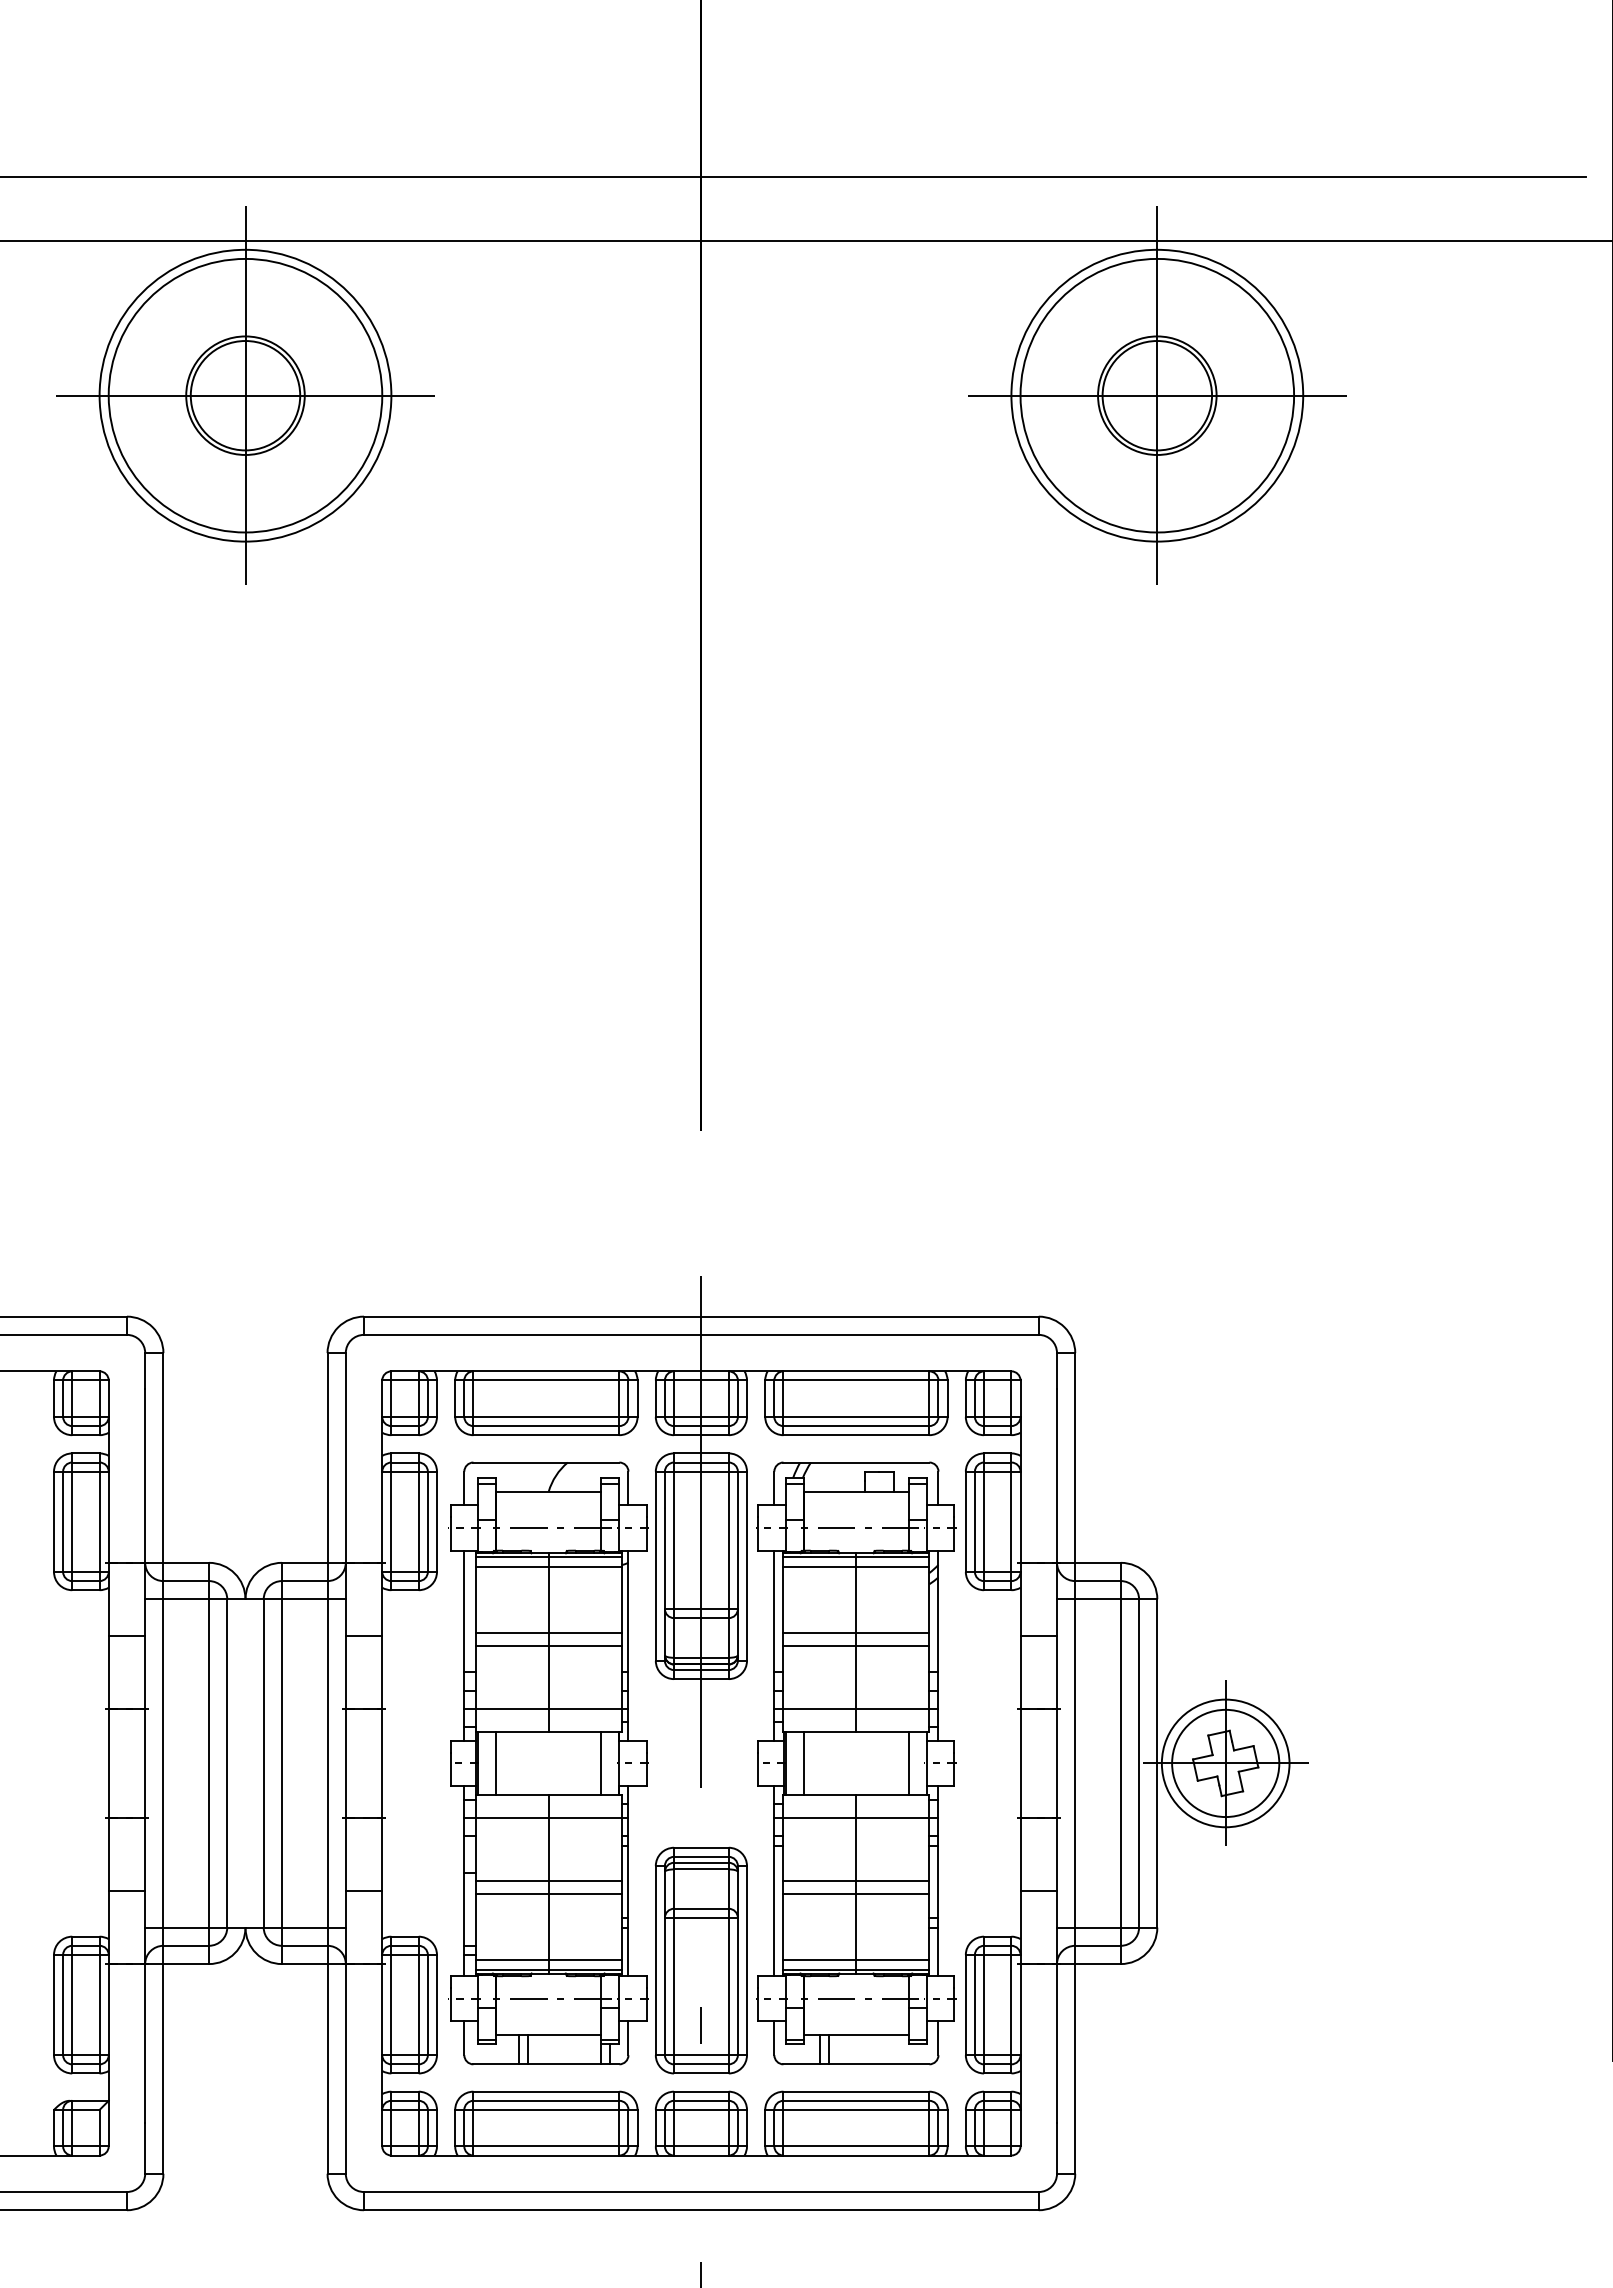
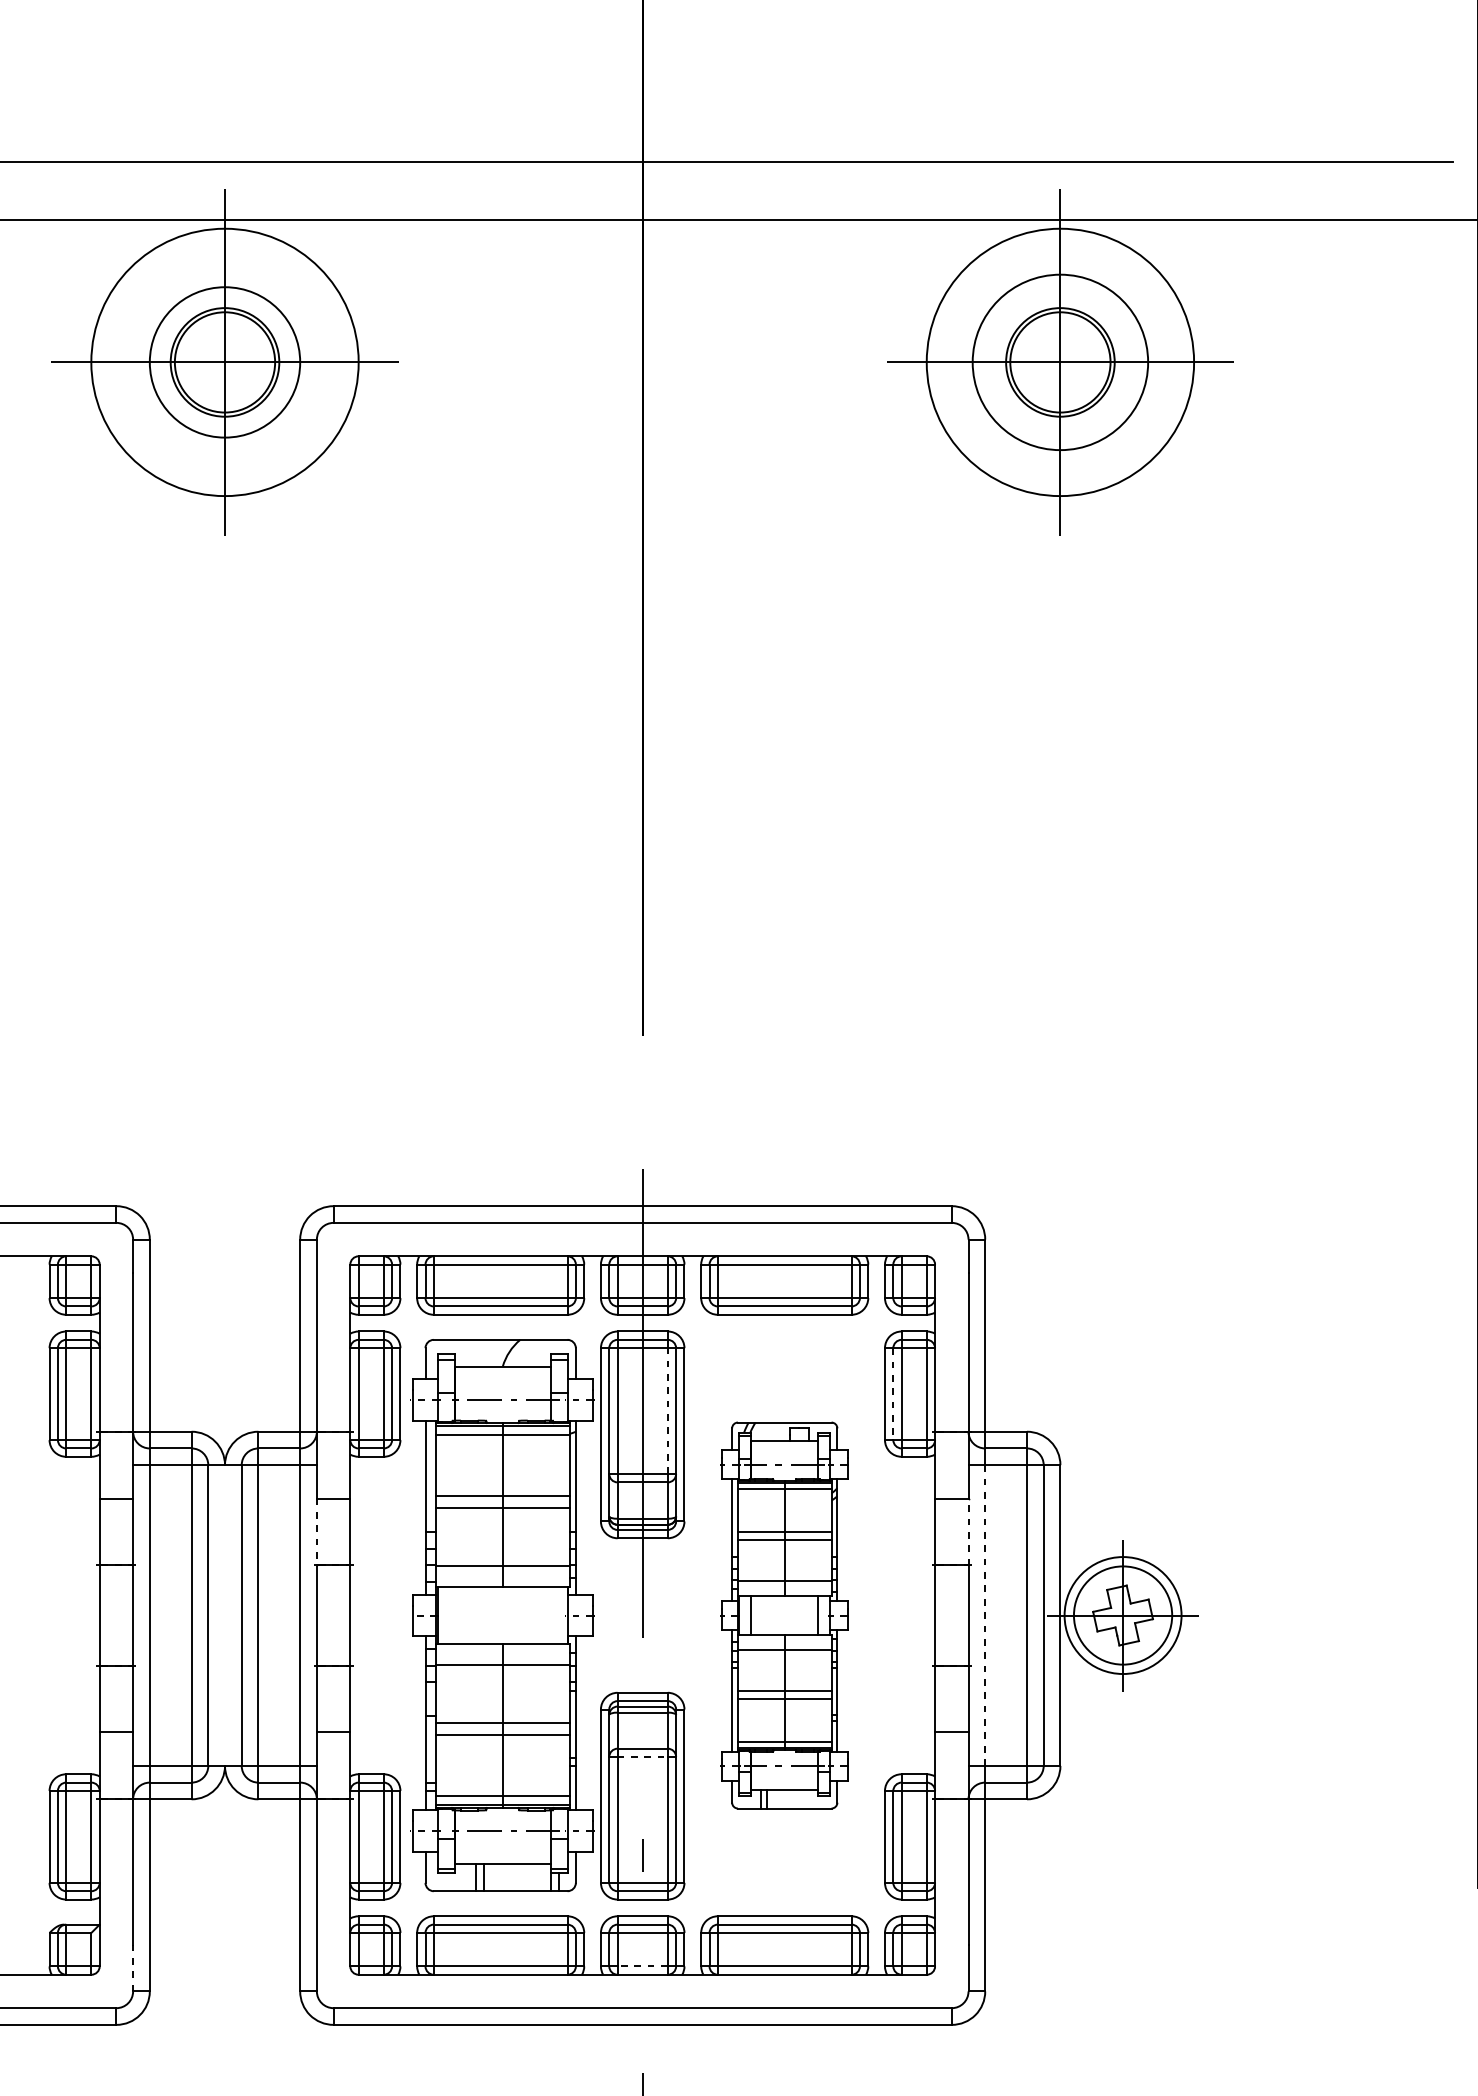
circle: (245, 395) -> (225, 362), size x0.6
circle: (1157, 395) -> (1060, 362), size x0.7
line: (974, 1522) -> (892, 1394), solid -> dashed
line: (728, 1540) -> (667, 1411), solid -> dashed
line: (1057, 1671) -> (968, 1531), solid -> dashed
line: (345, 1672) -> (316, 1532), solid -> dashed
line: (1075, 1762) -> (985, 1614), solid -> dashed
line: (496, 1763) -> (454, 1615), removed
line: (601, 1763) -> (551, 1615), removed
part: (856, 1763) -> (784, 1615), size x0.7
line: (701, 1917) -> (642, 1756), solid -> dashed
line: (700, 2146) -> (641, 1966), solid -> dashed
line: (145, 2148) -> (133, 1968), solid -> dashed

